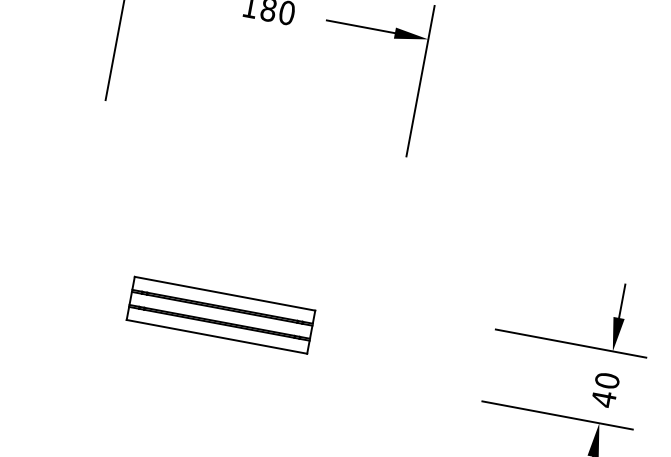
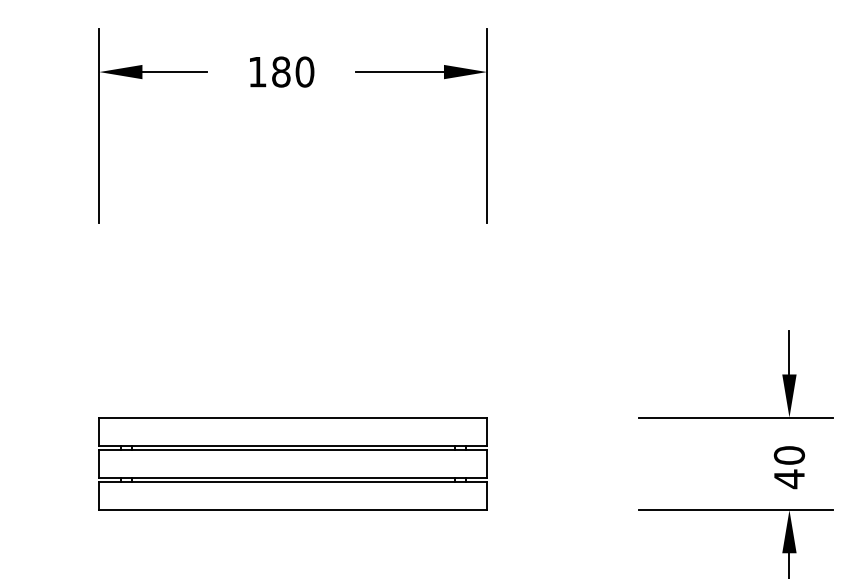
part: (220, 314) -> (292, 463), size x1.67

